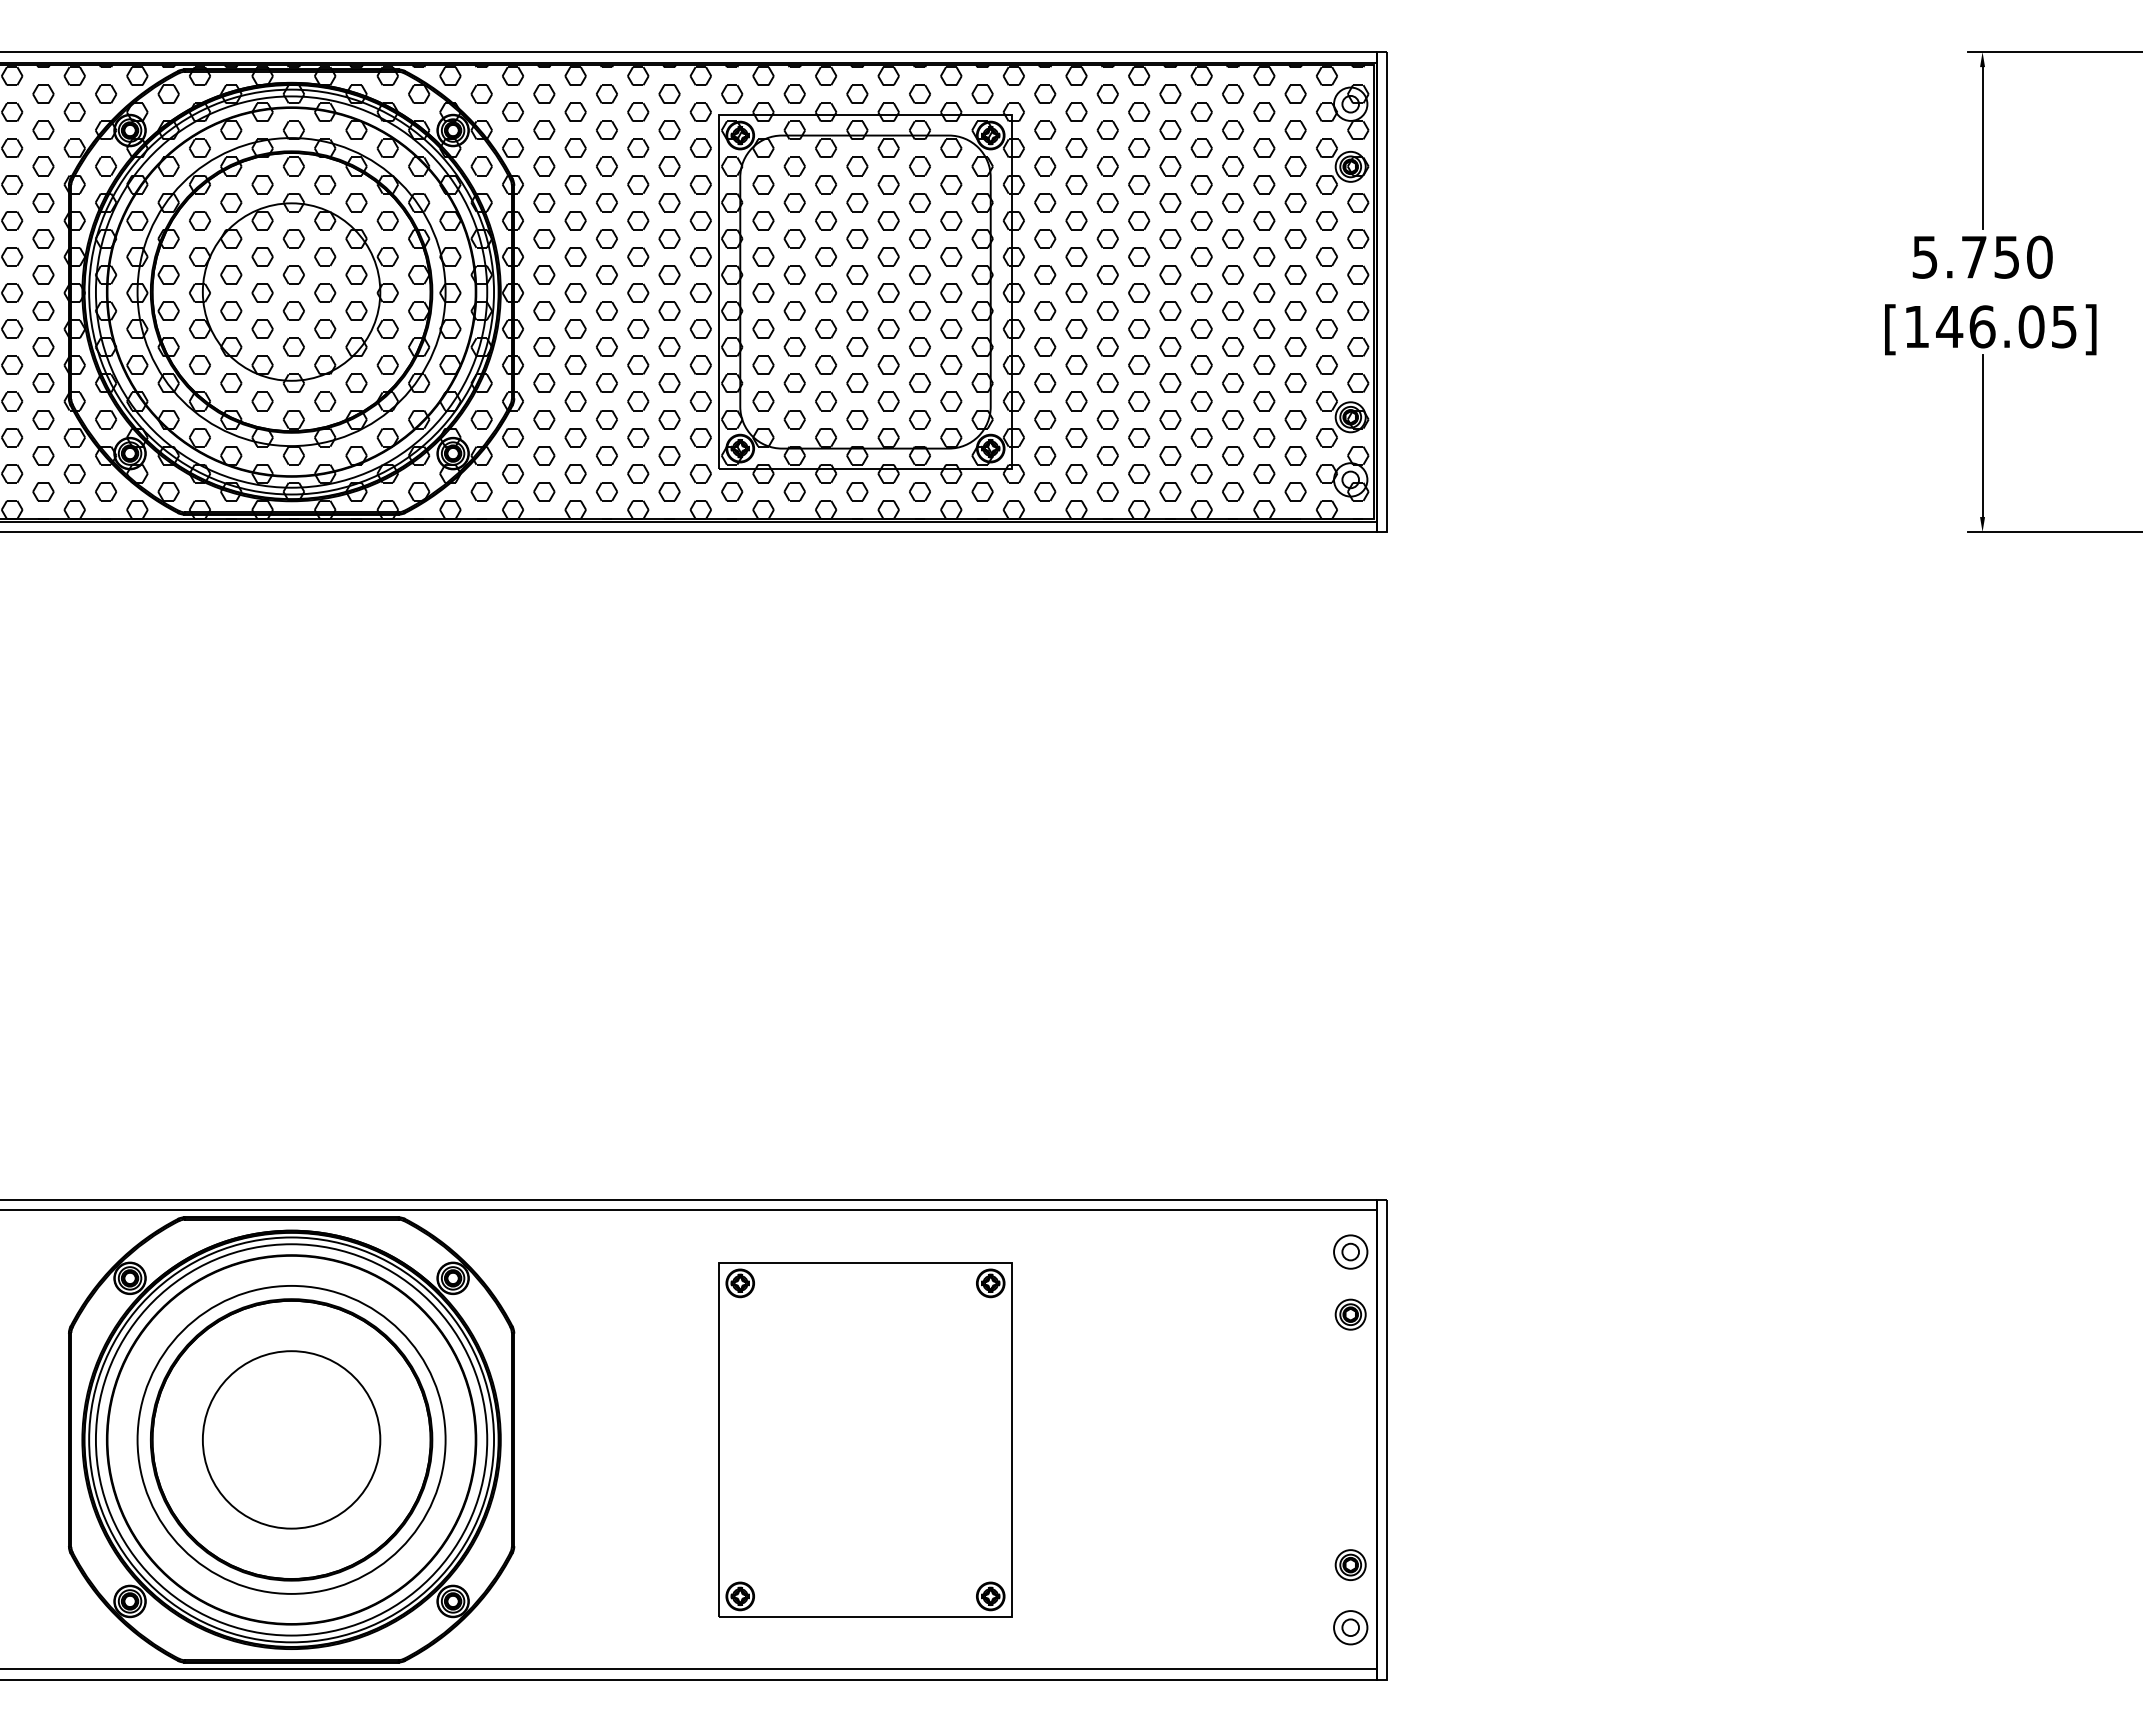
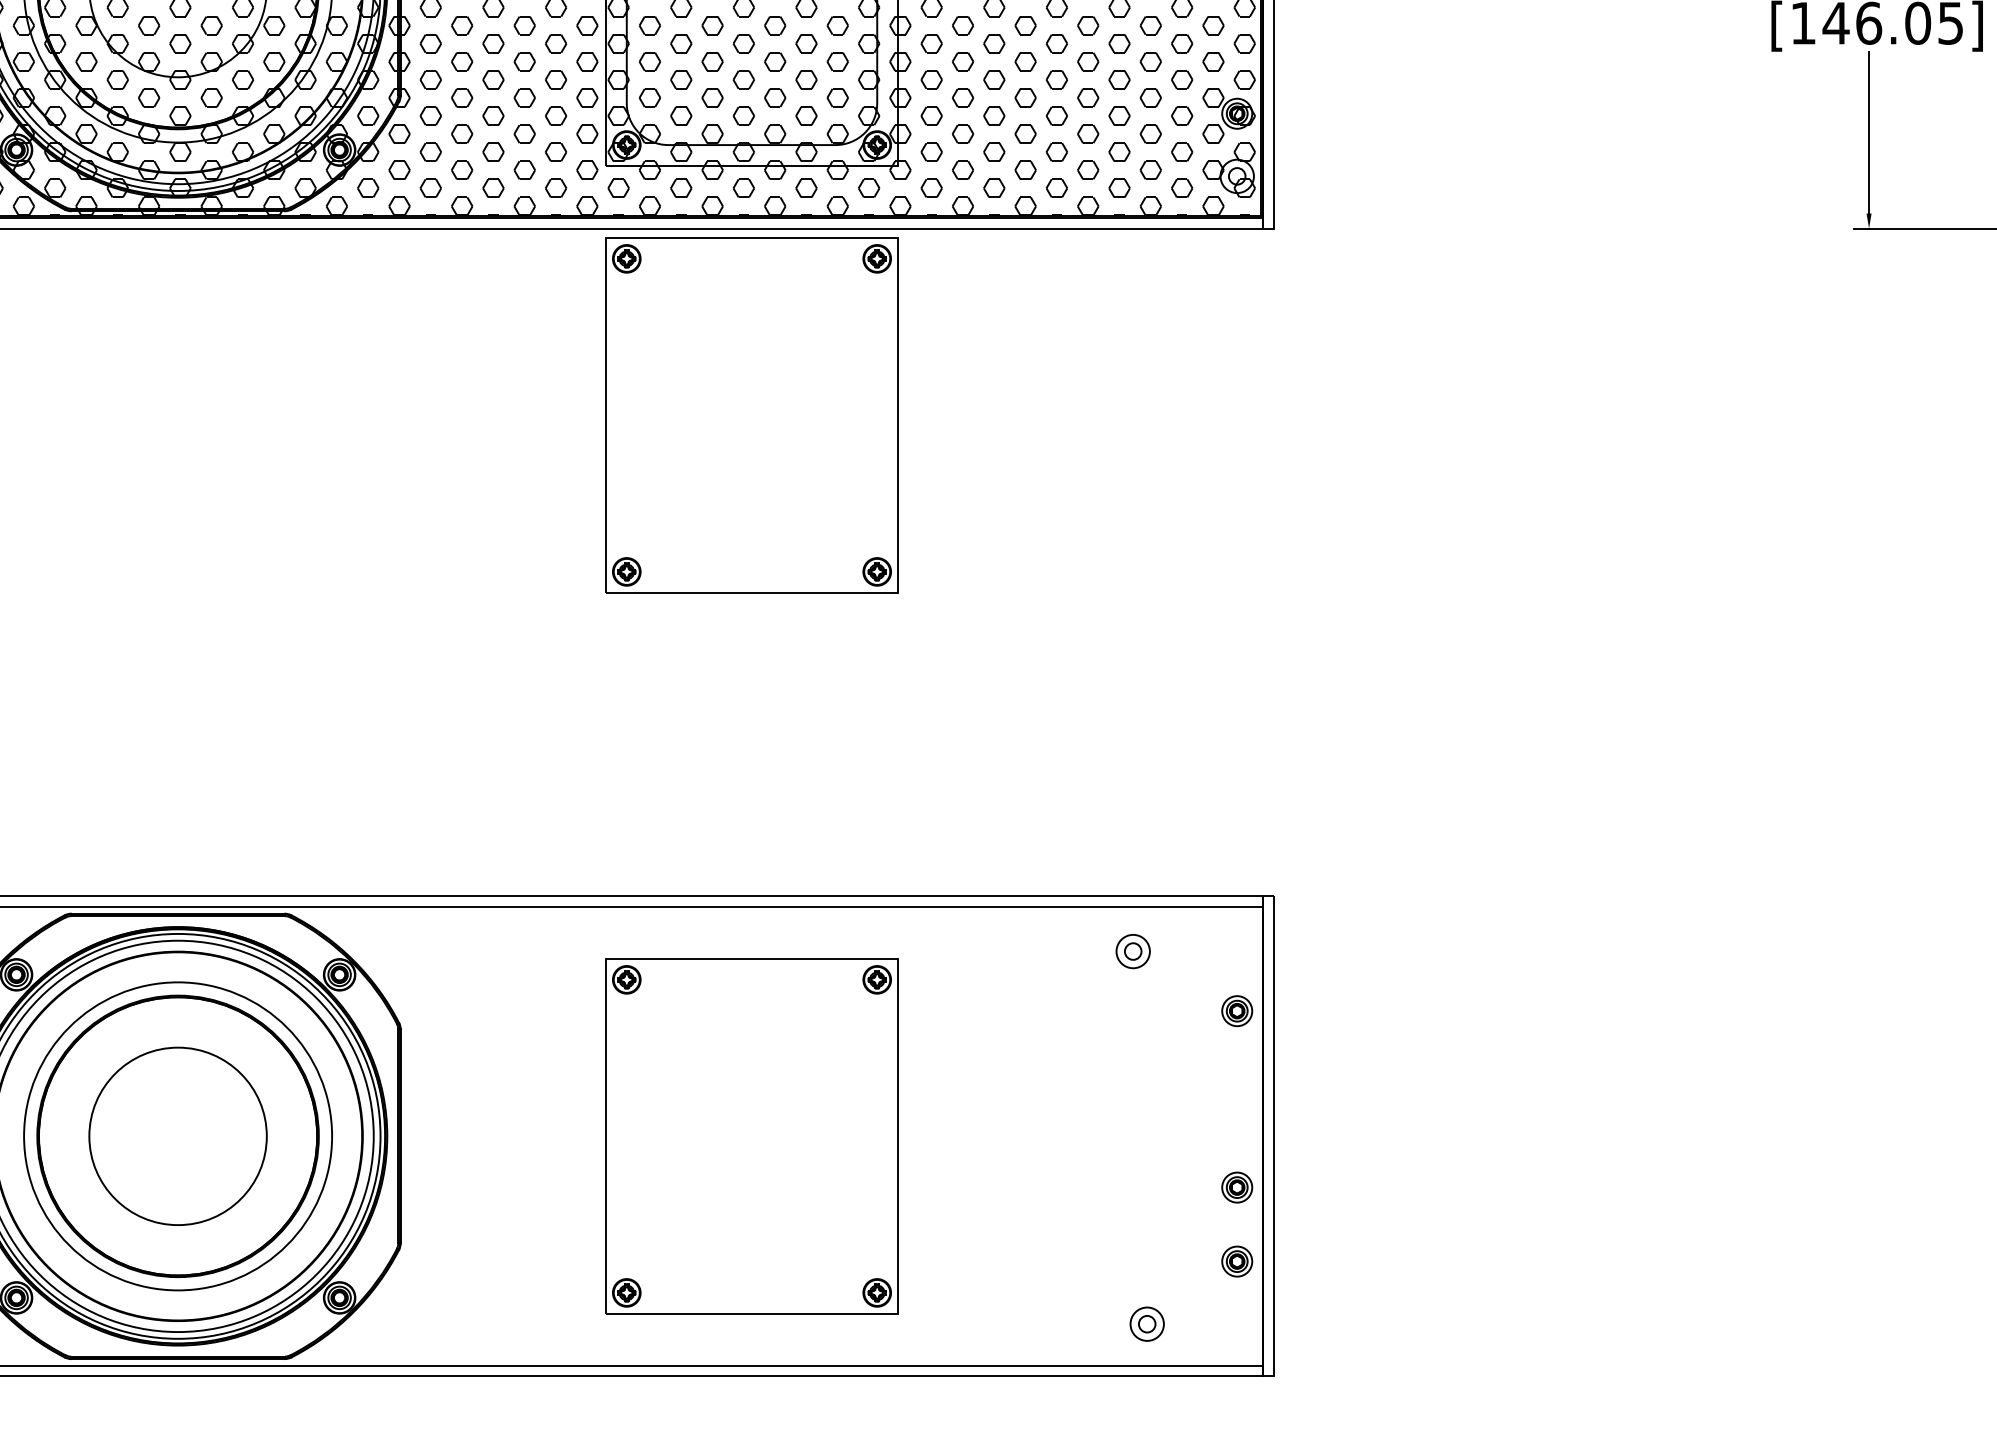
part: (865, 718) -> (752, 414), added
part: (1350, 1251) -> (1133, 950), moved
part: (1350, 1490) -> (1237, 1186), added
part: (1350, 1627) -> (1147, 1323), moved

